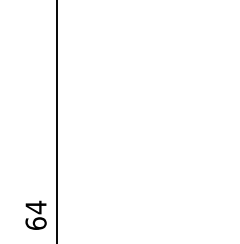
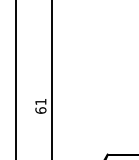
text: (35, 206) -> (40, 101), 64 -> 61

